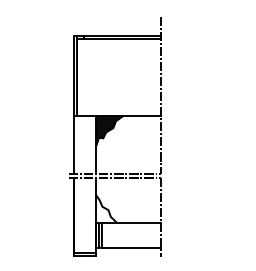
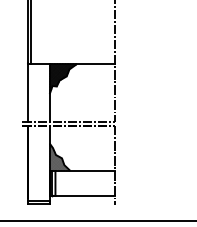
hatch: (105, 208) -> (59, 156), added

